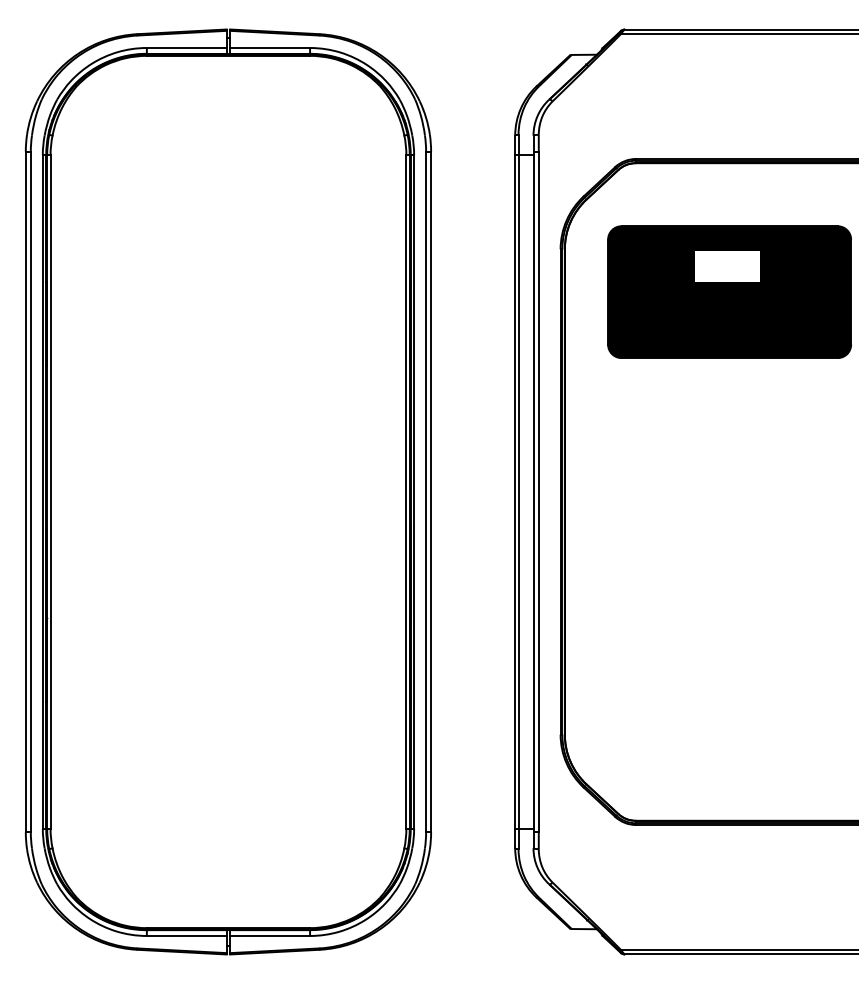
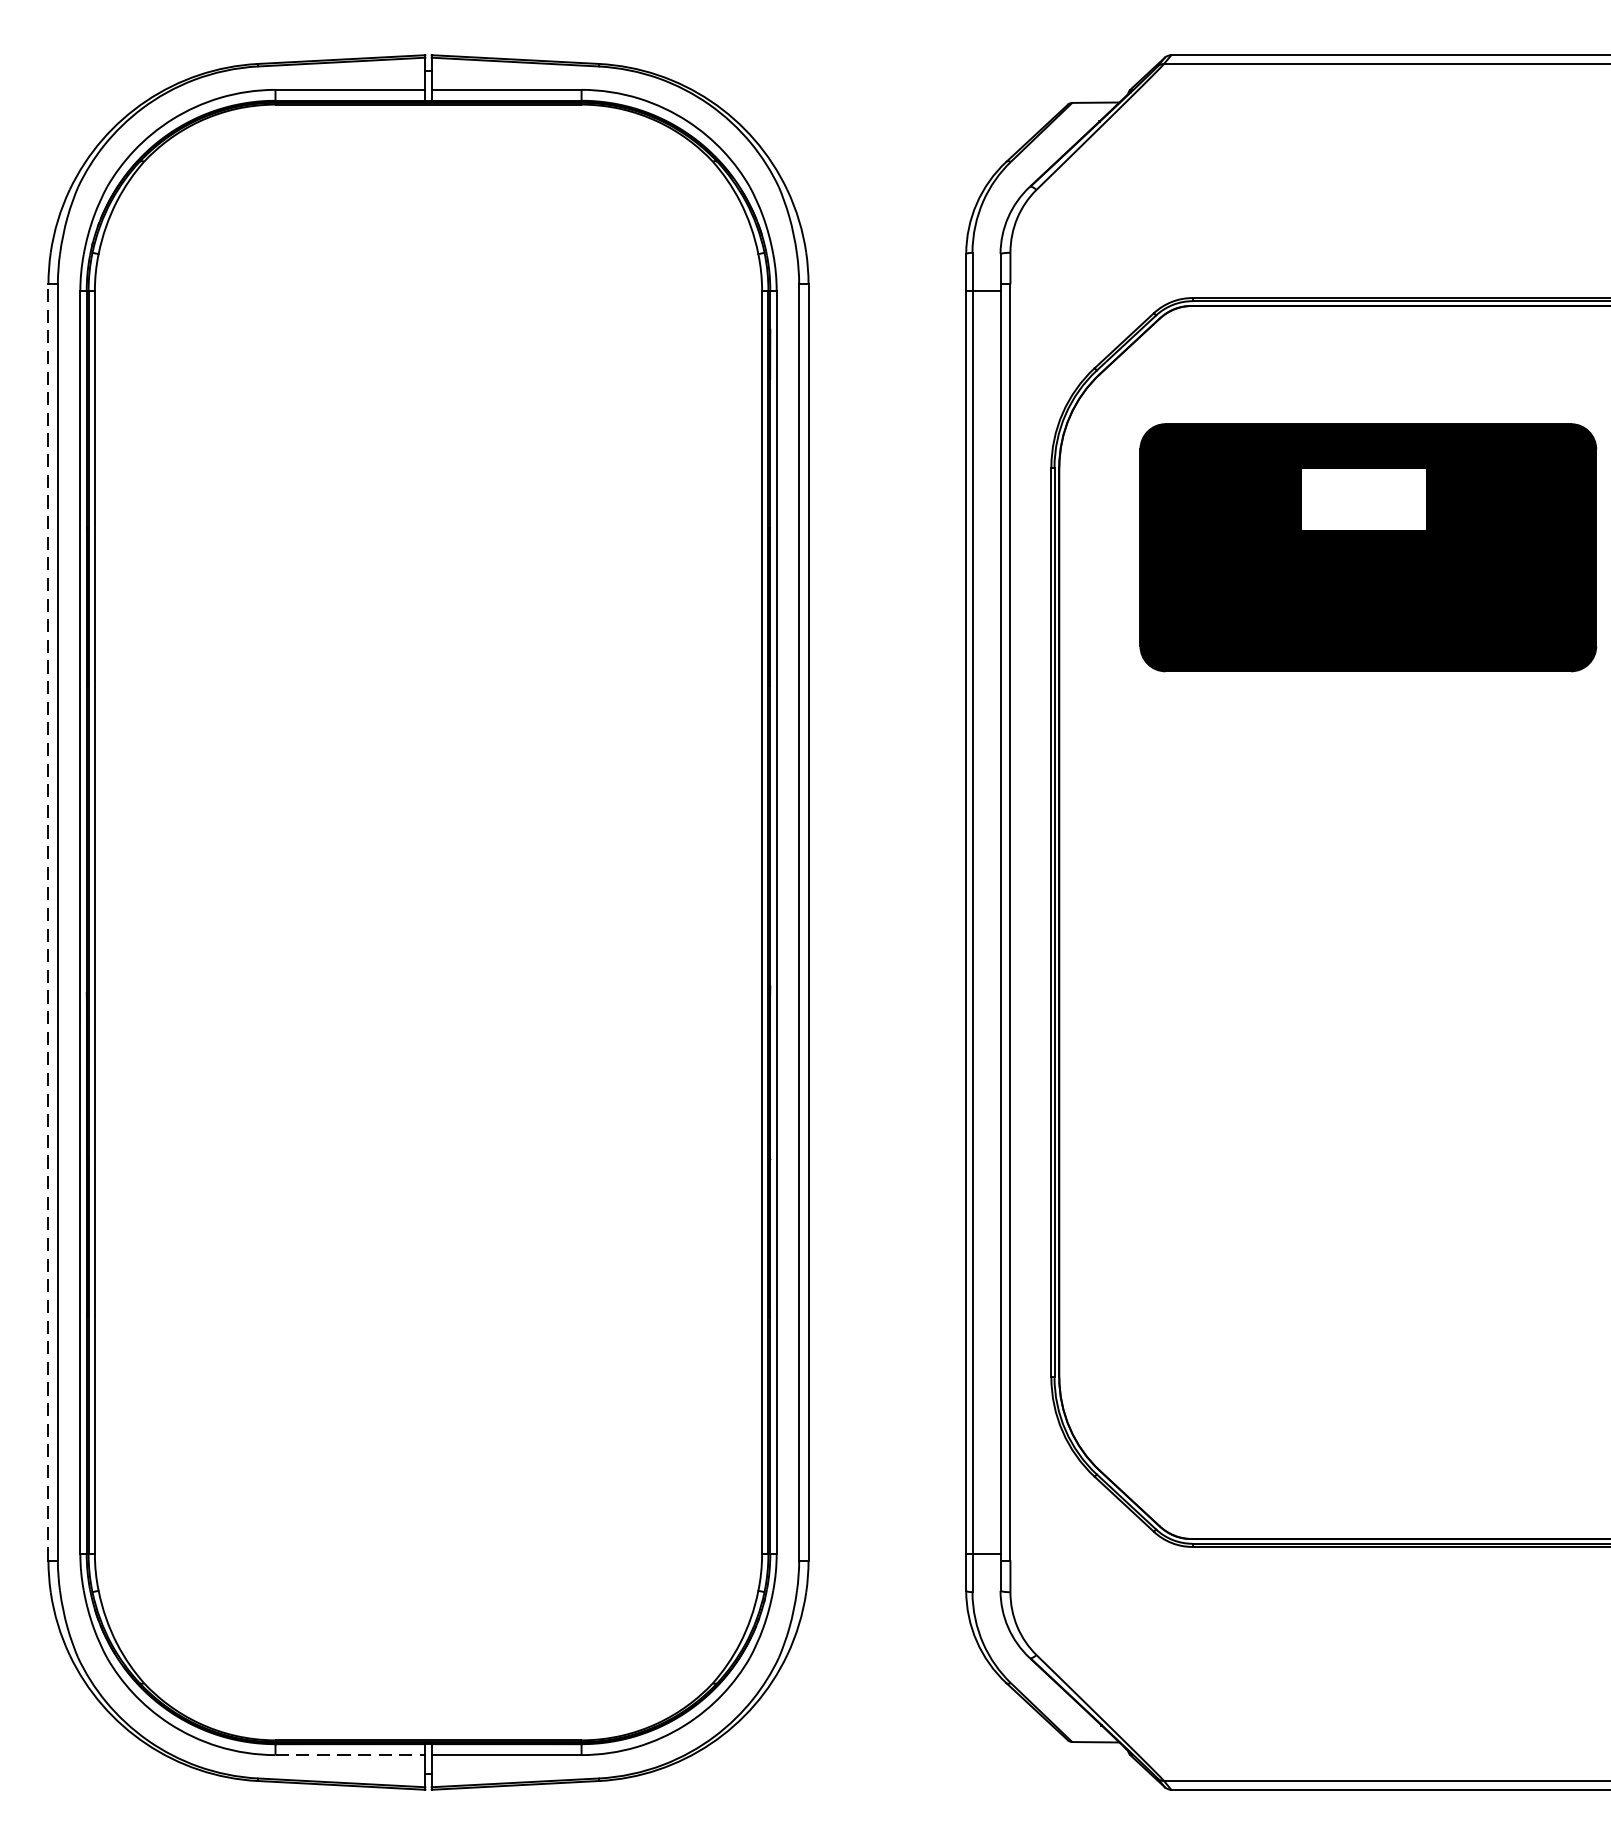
line: (25, 491) -> (47, 921), solid -> dashed
line: (186, 935) -> (349, 1754), solid -> dashed

